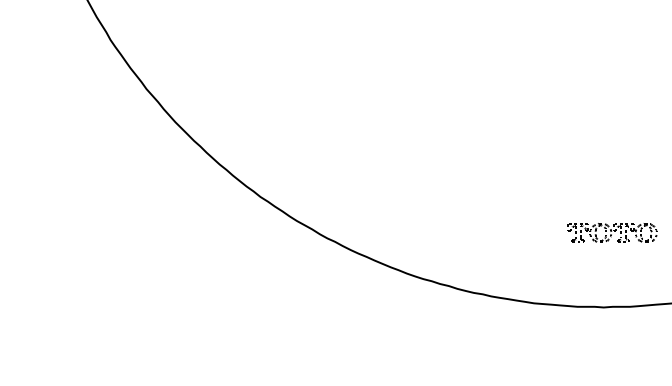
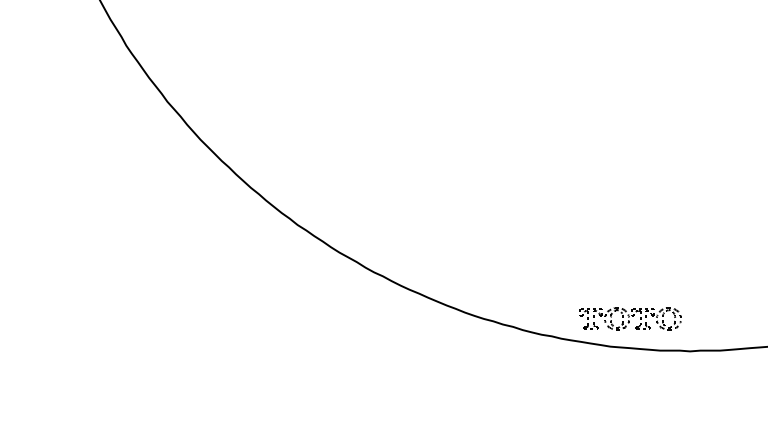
part: (612, 232) -> (630, 318), moved

